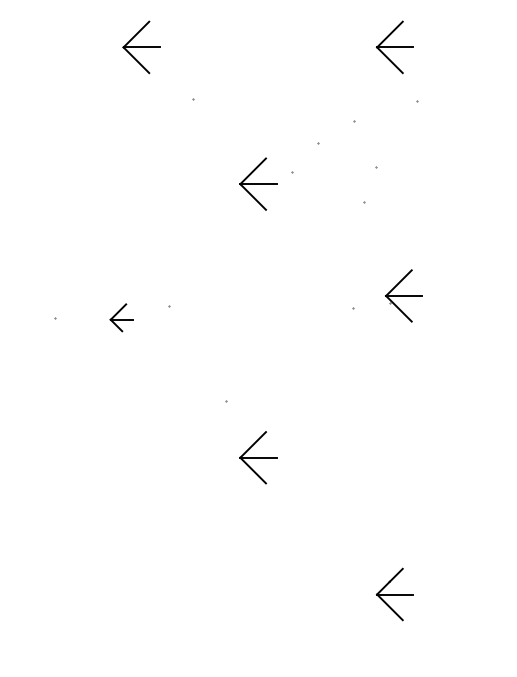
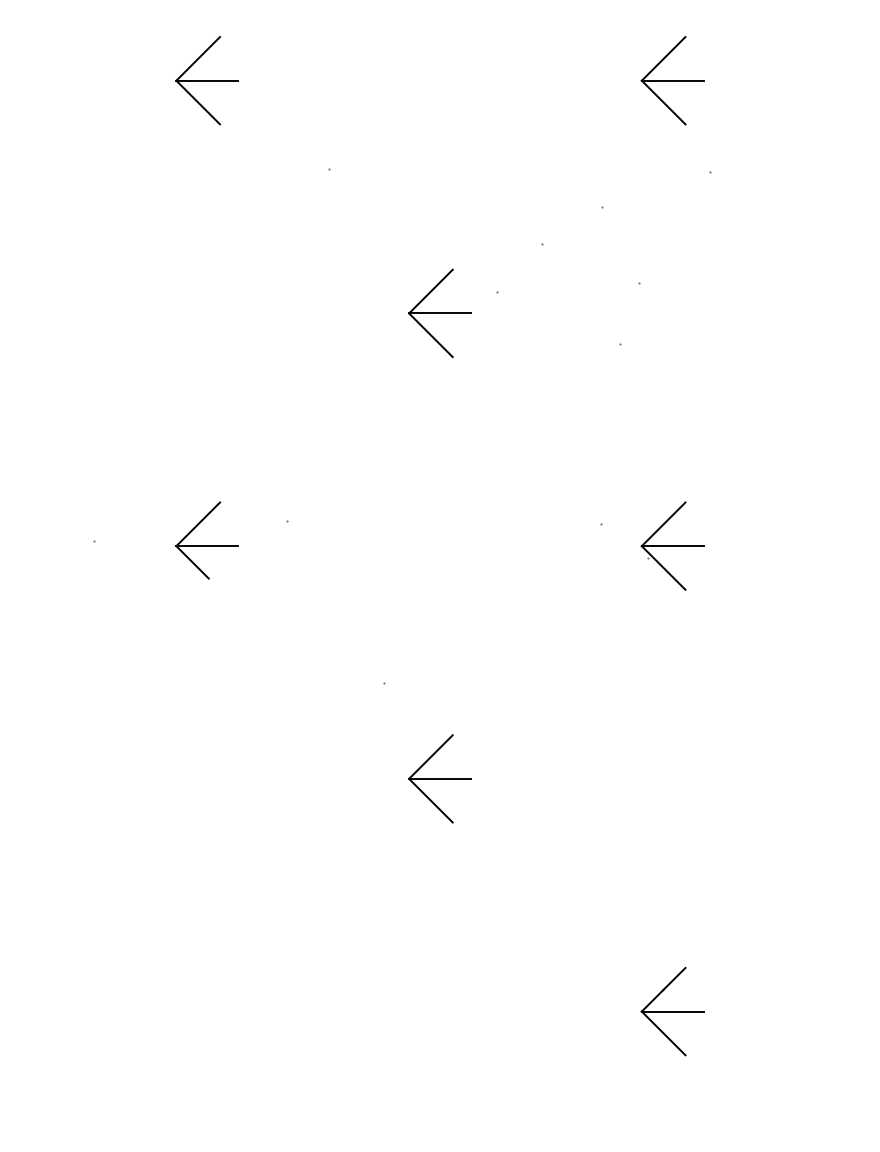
part: (141, 47) -> (206, 80), moved
part: (403, 295) -> (671, 545), moved
part: (121, 317) -> (206, 540), size x1.67

